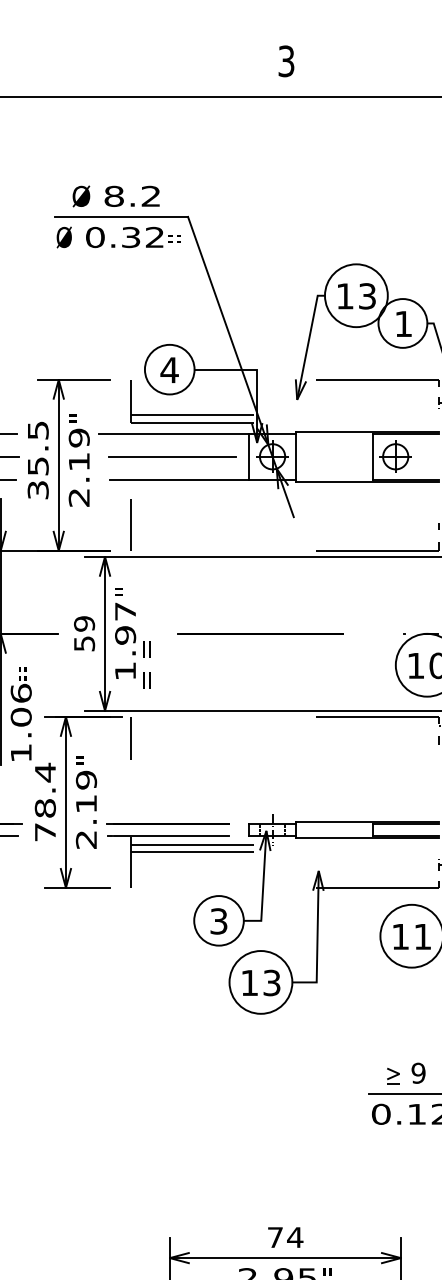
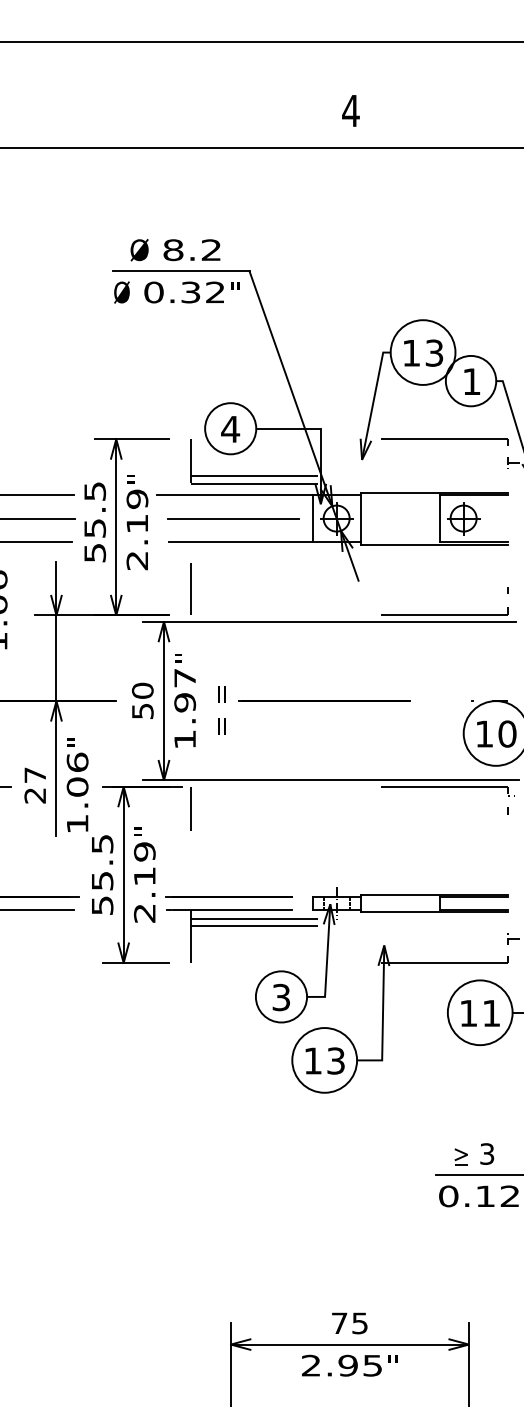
text: (285, 60) -> (350, 110), 3 -> 4
text: (174, 234) -> (235, 289), = = -> "
text: (37, 489) -> (94, 552), 35.5 -> 55.5
text: (84, 623) -> (142, 690), 59 -> 50
text: (146, 665) -> (221, 710), moved
text: (18, 674) -> (74, 742), = = -> "
text: (45, 802) -> (102, 874), 78.4 -> 55.5
text: (418, 1072) -> (487, 1153), 9 -> 3
text: (294, 1237) -> (359, 1323), 74 -> 75

